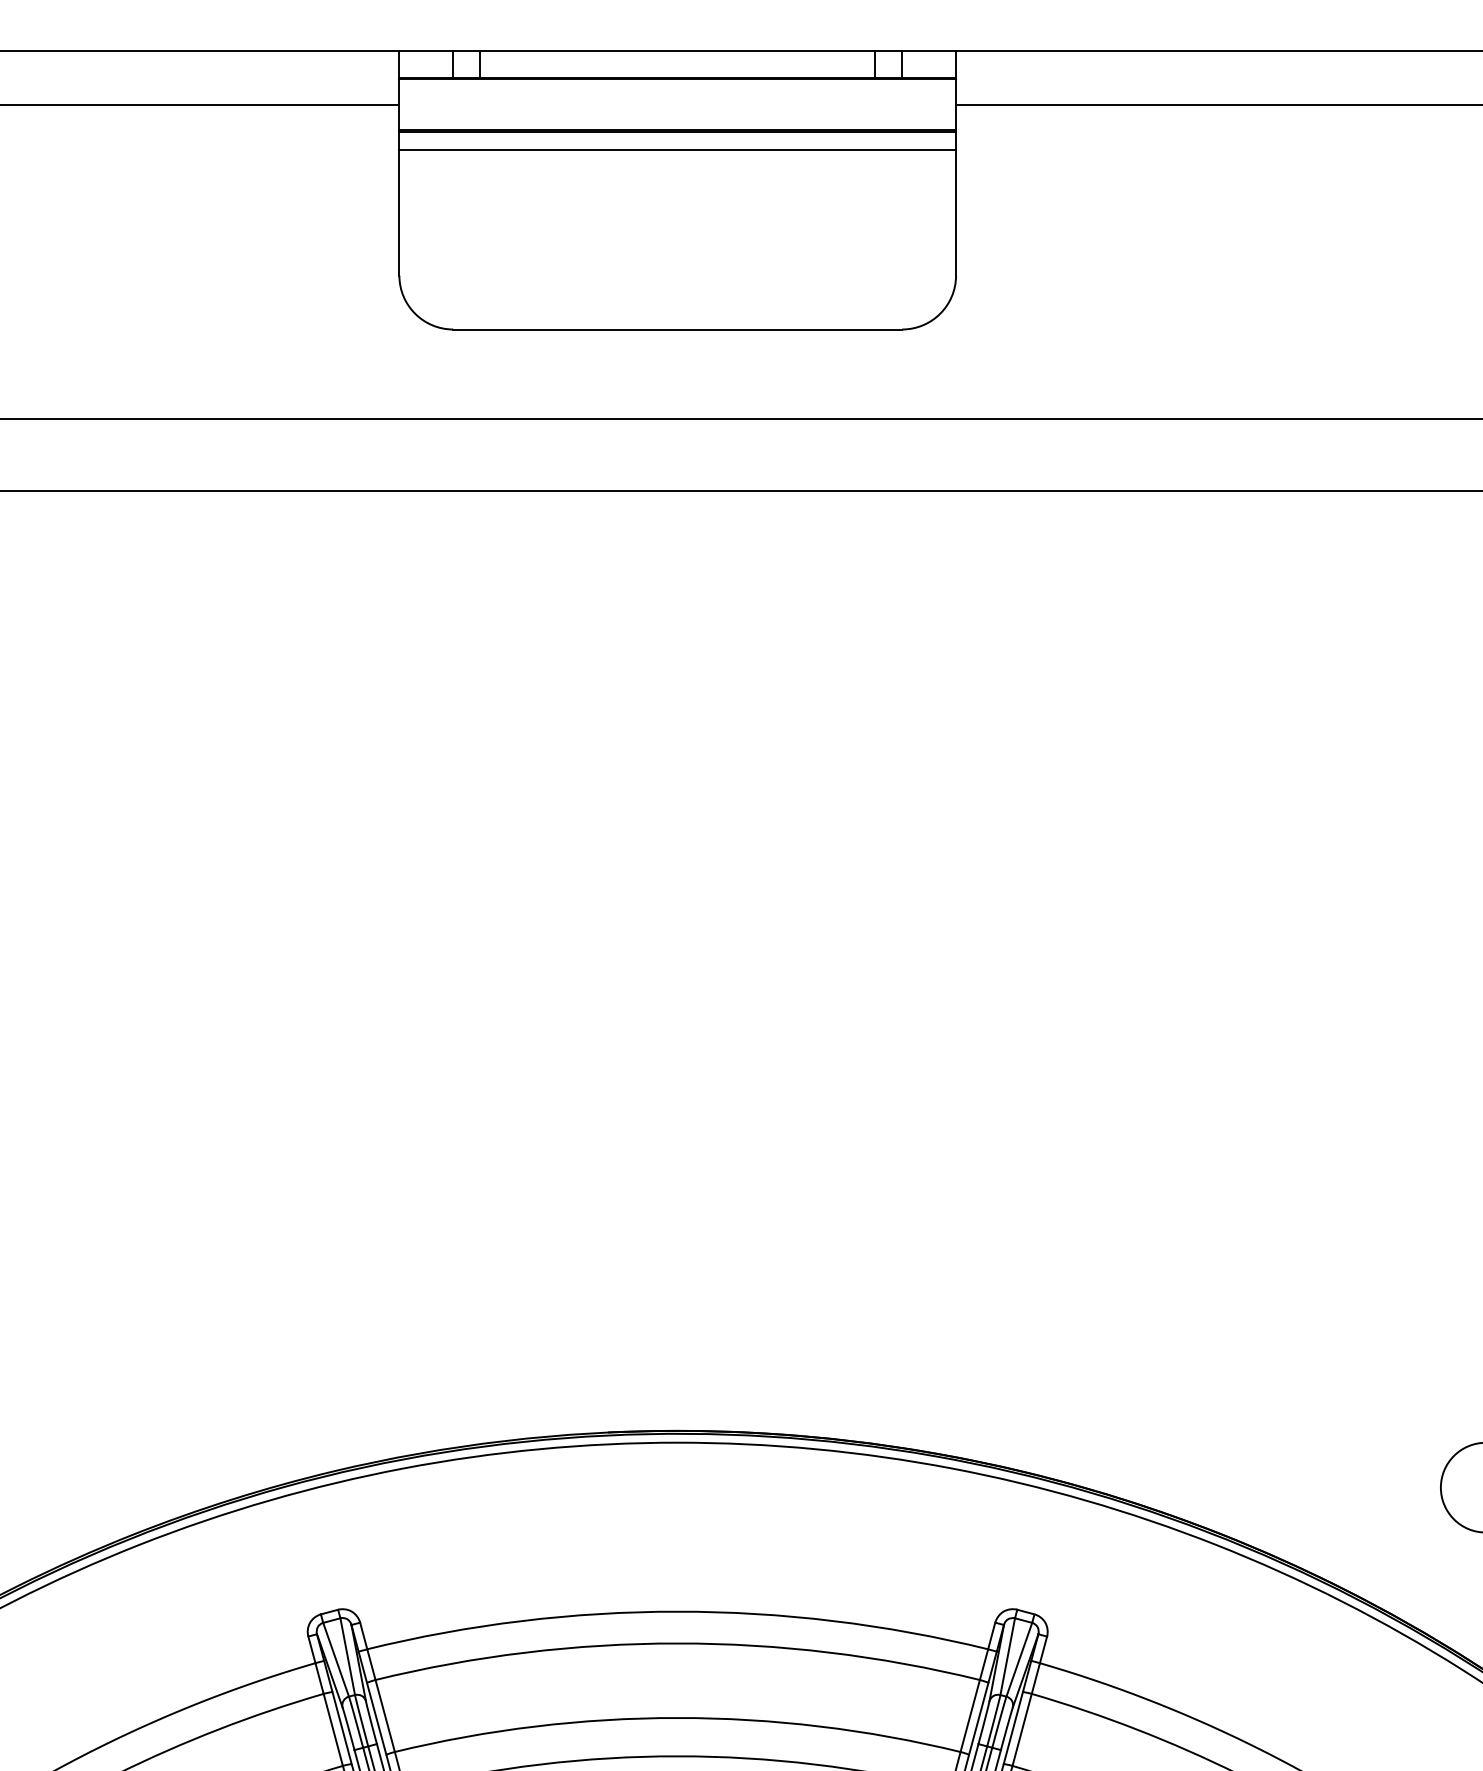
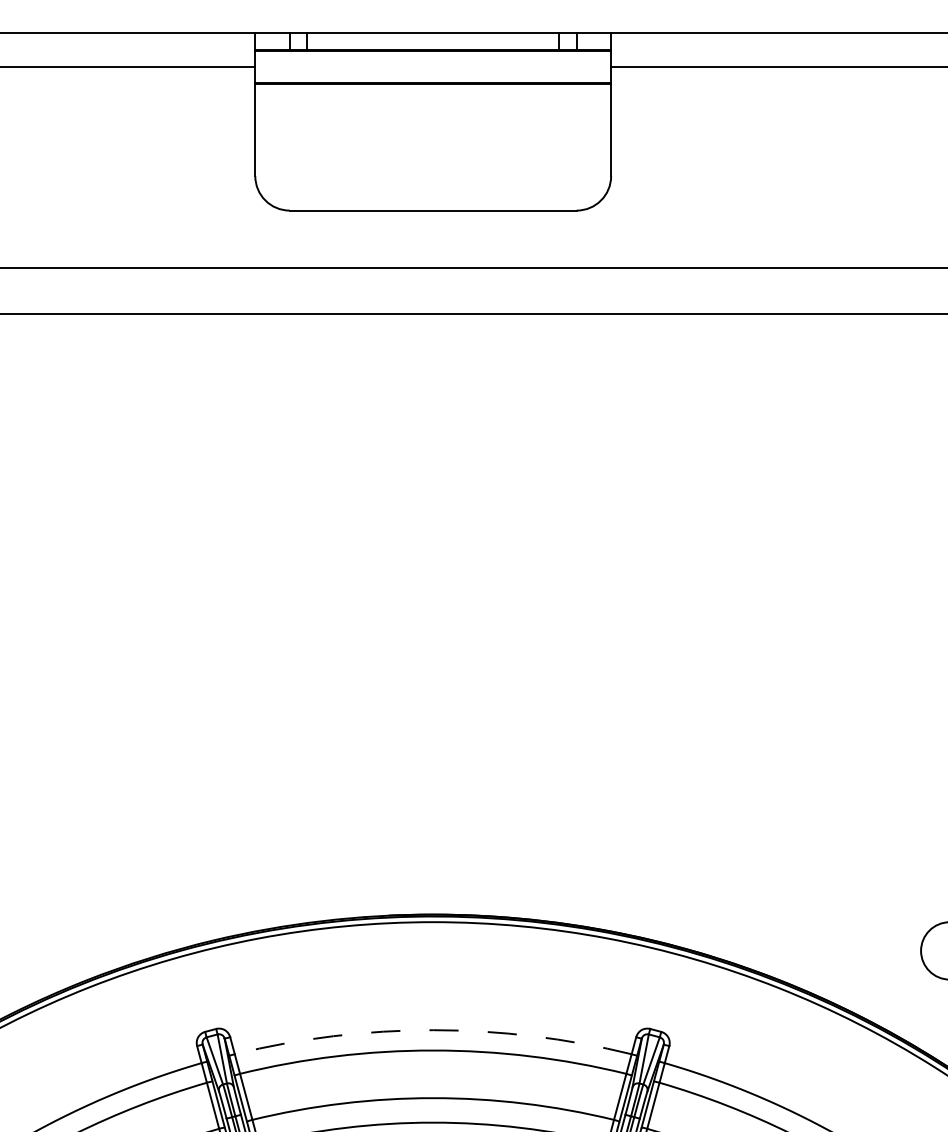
line: (678, 149) -> (433, 95), removed
arc: (678, 1612) -> (433, 1030), solid -> dashed

